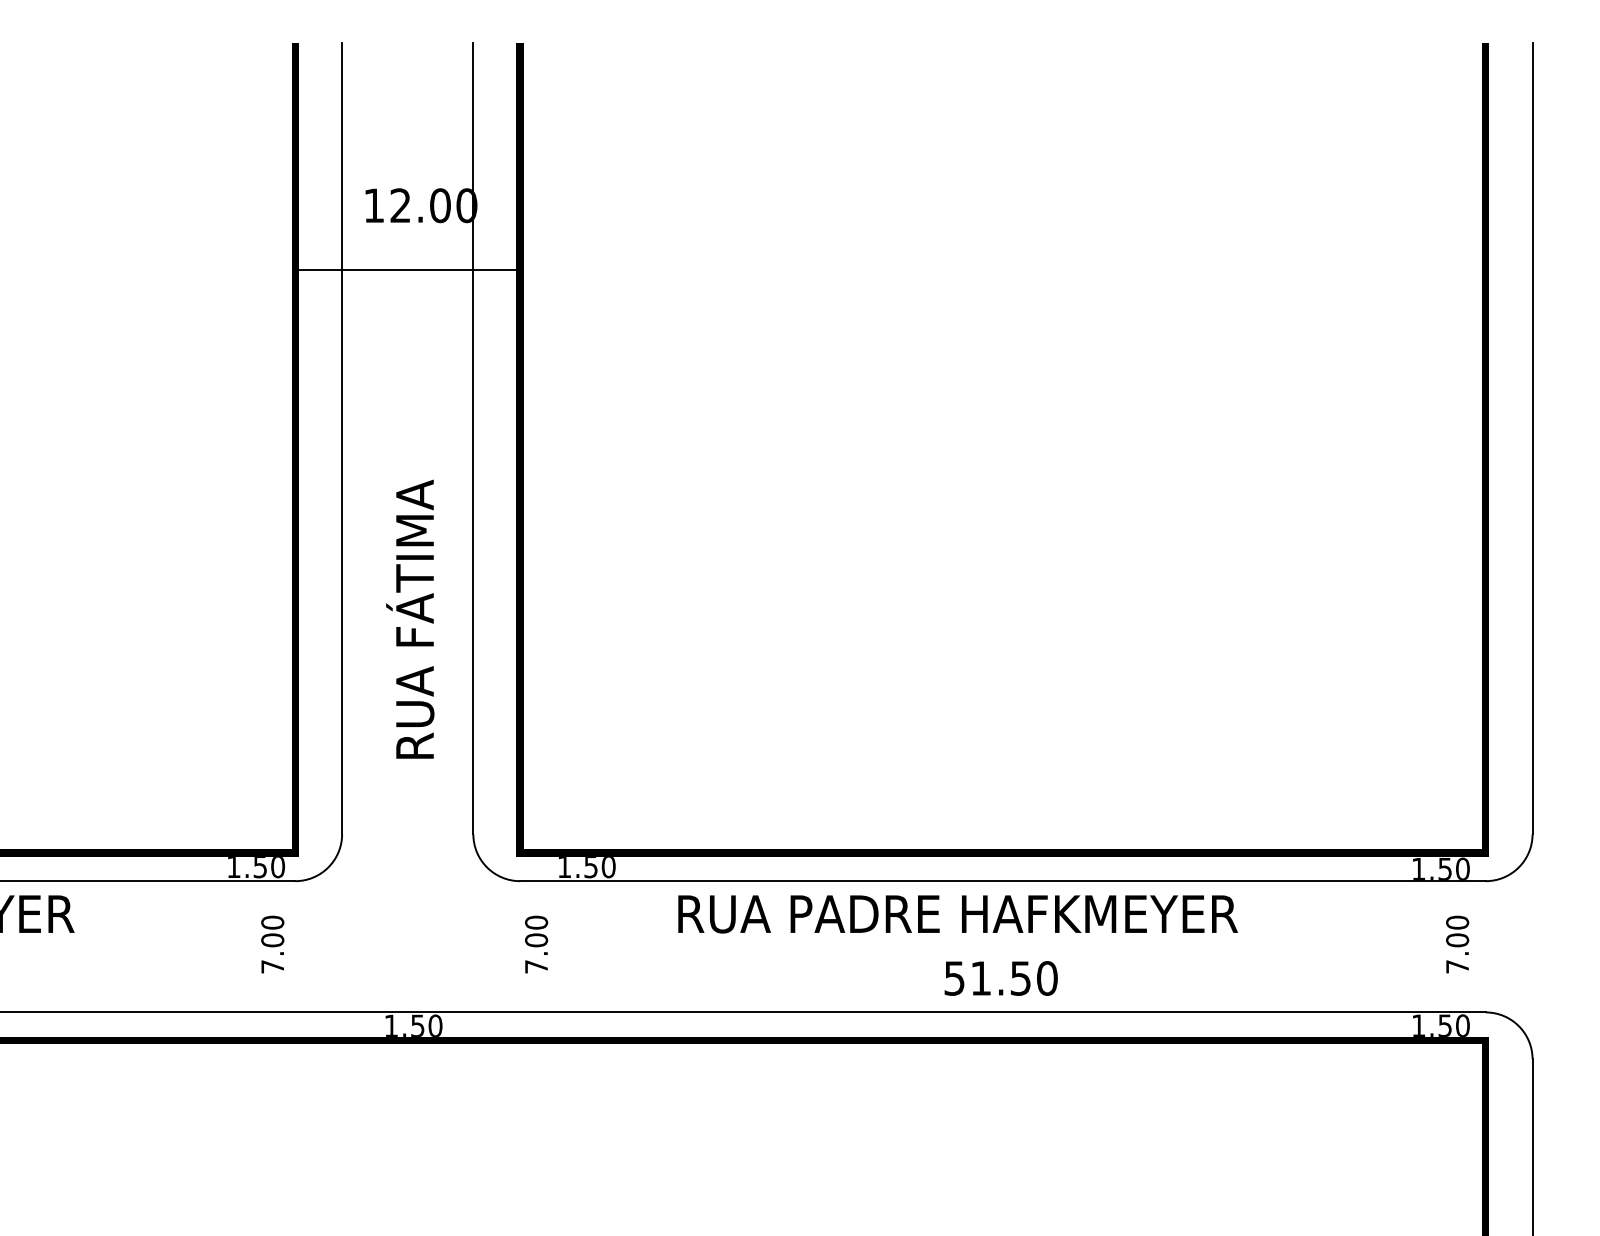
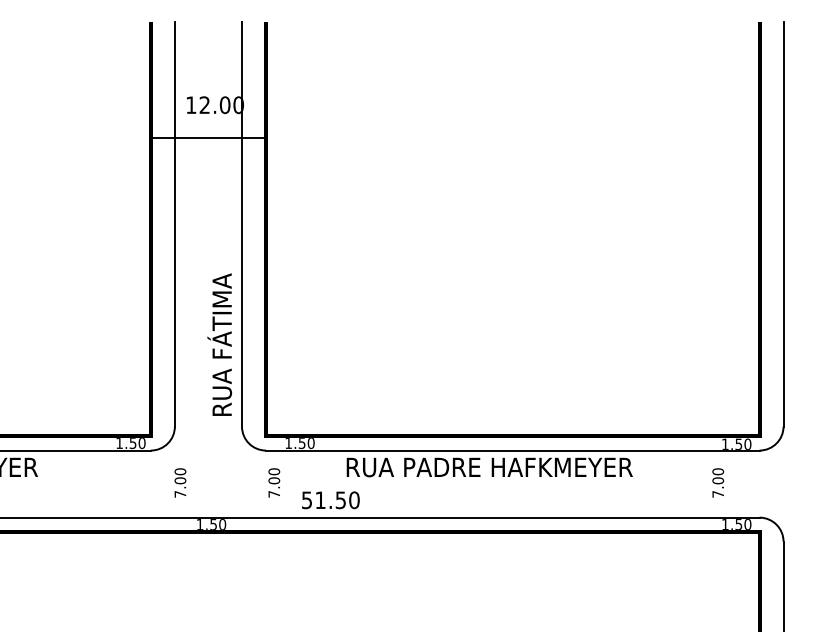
text: (409, 618) -> (219, 344), moved
text: (272, 943) -> (180, 482), moved
text: (1458, 943) -> (718, 482), moved
text: (1000, 978) -> (330, 500), moved

